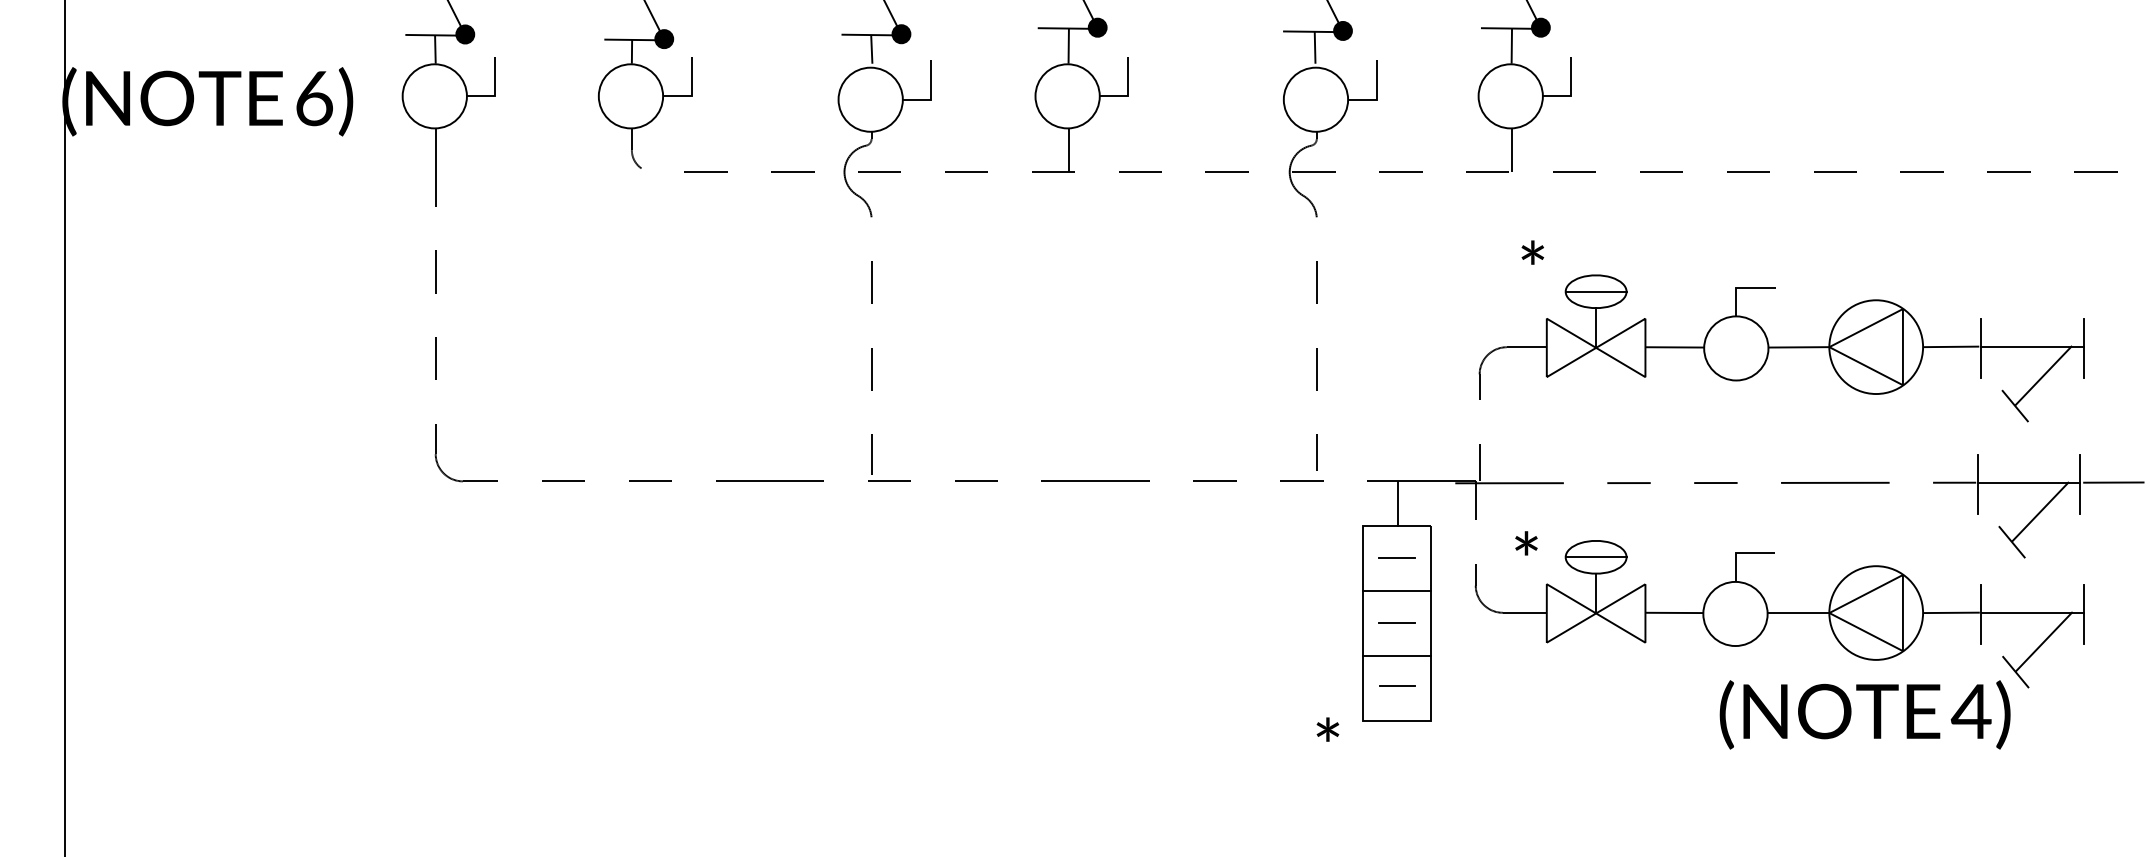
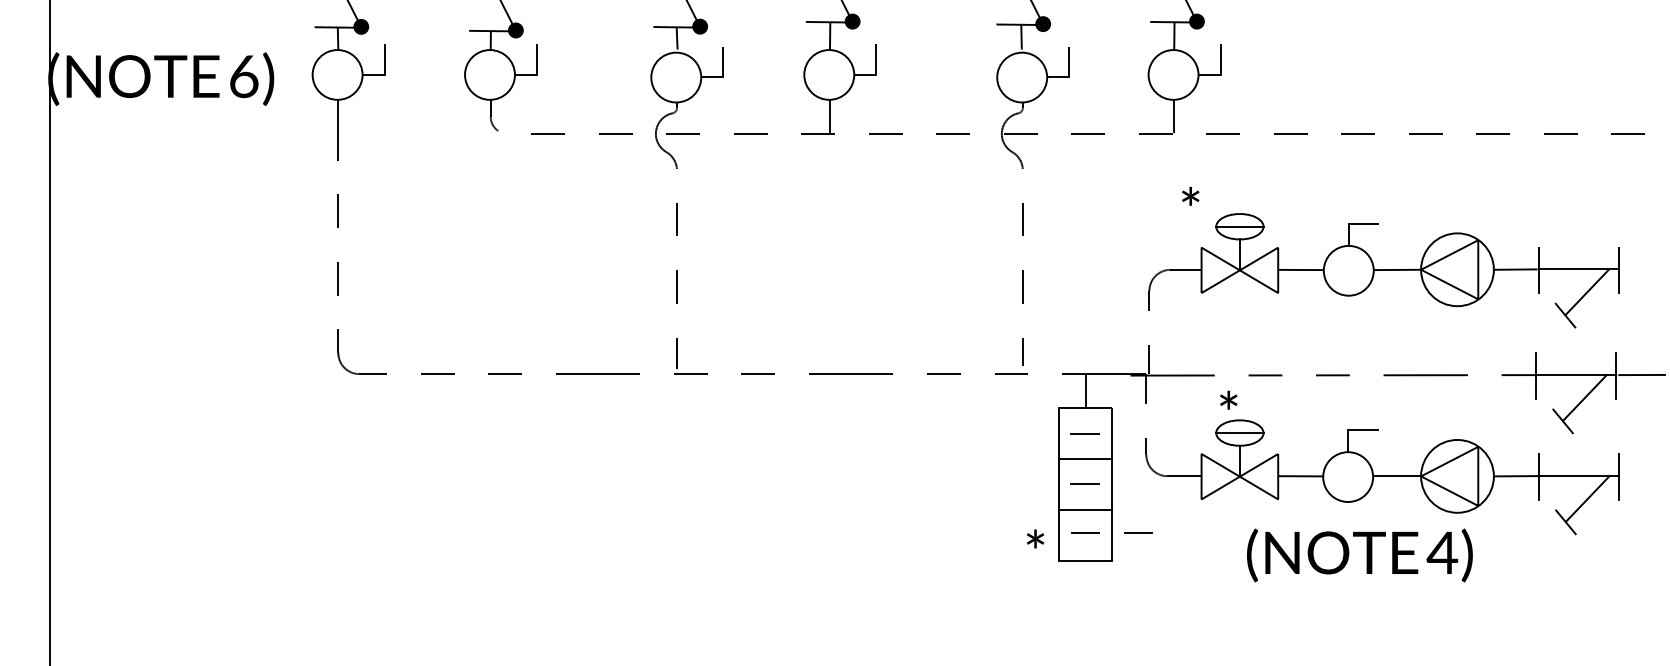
text: (1526, 542) -> (1228, 399), moved
line: (1465, 685) -> (1138, 532), added
text: (1864, 714) -> (1359, 555), moved
text: (1327, 729) -> (1035, 538), moved

